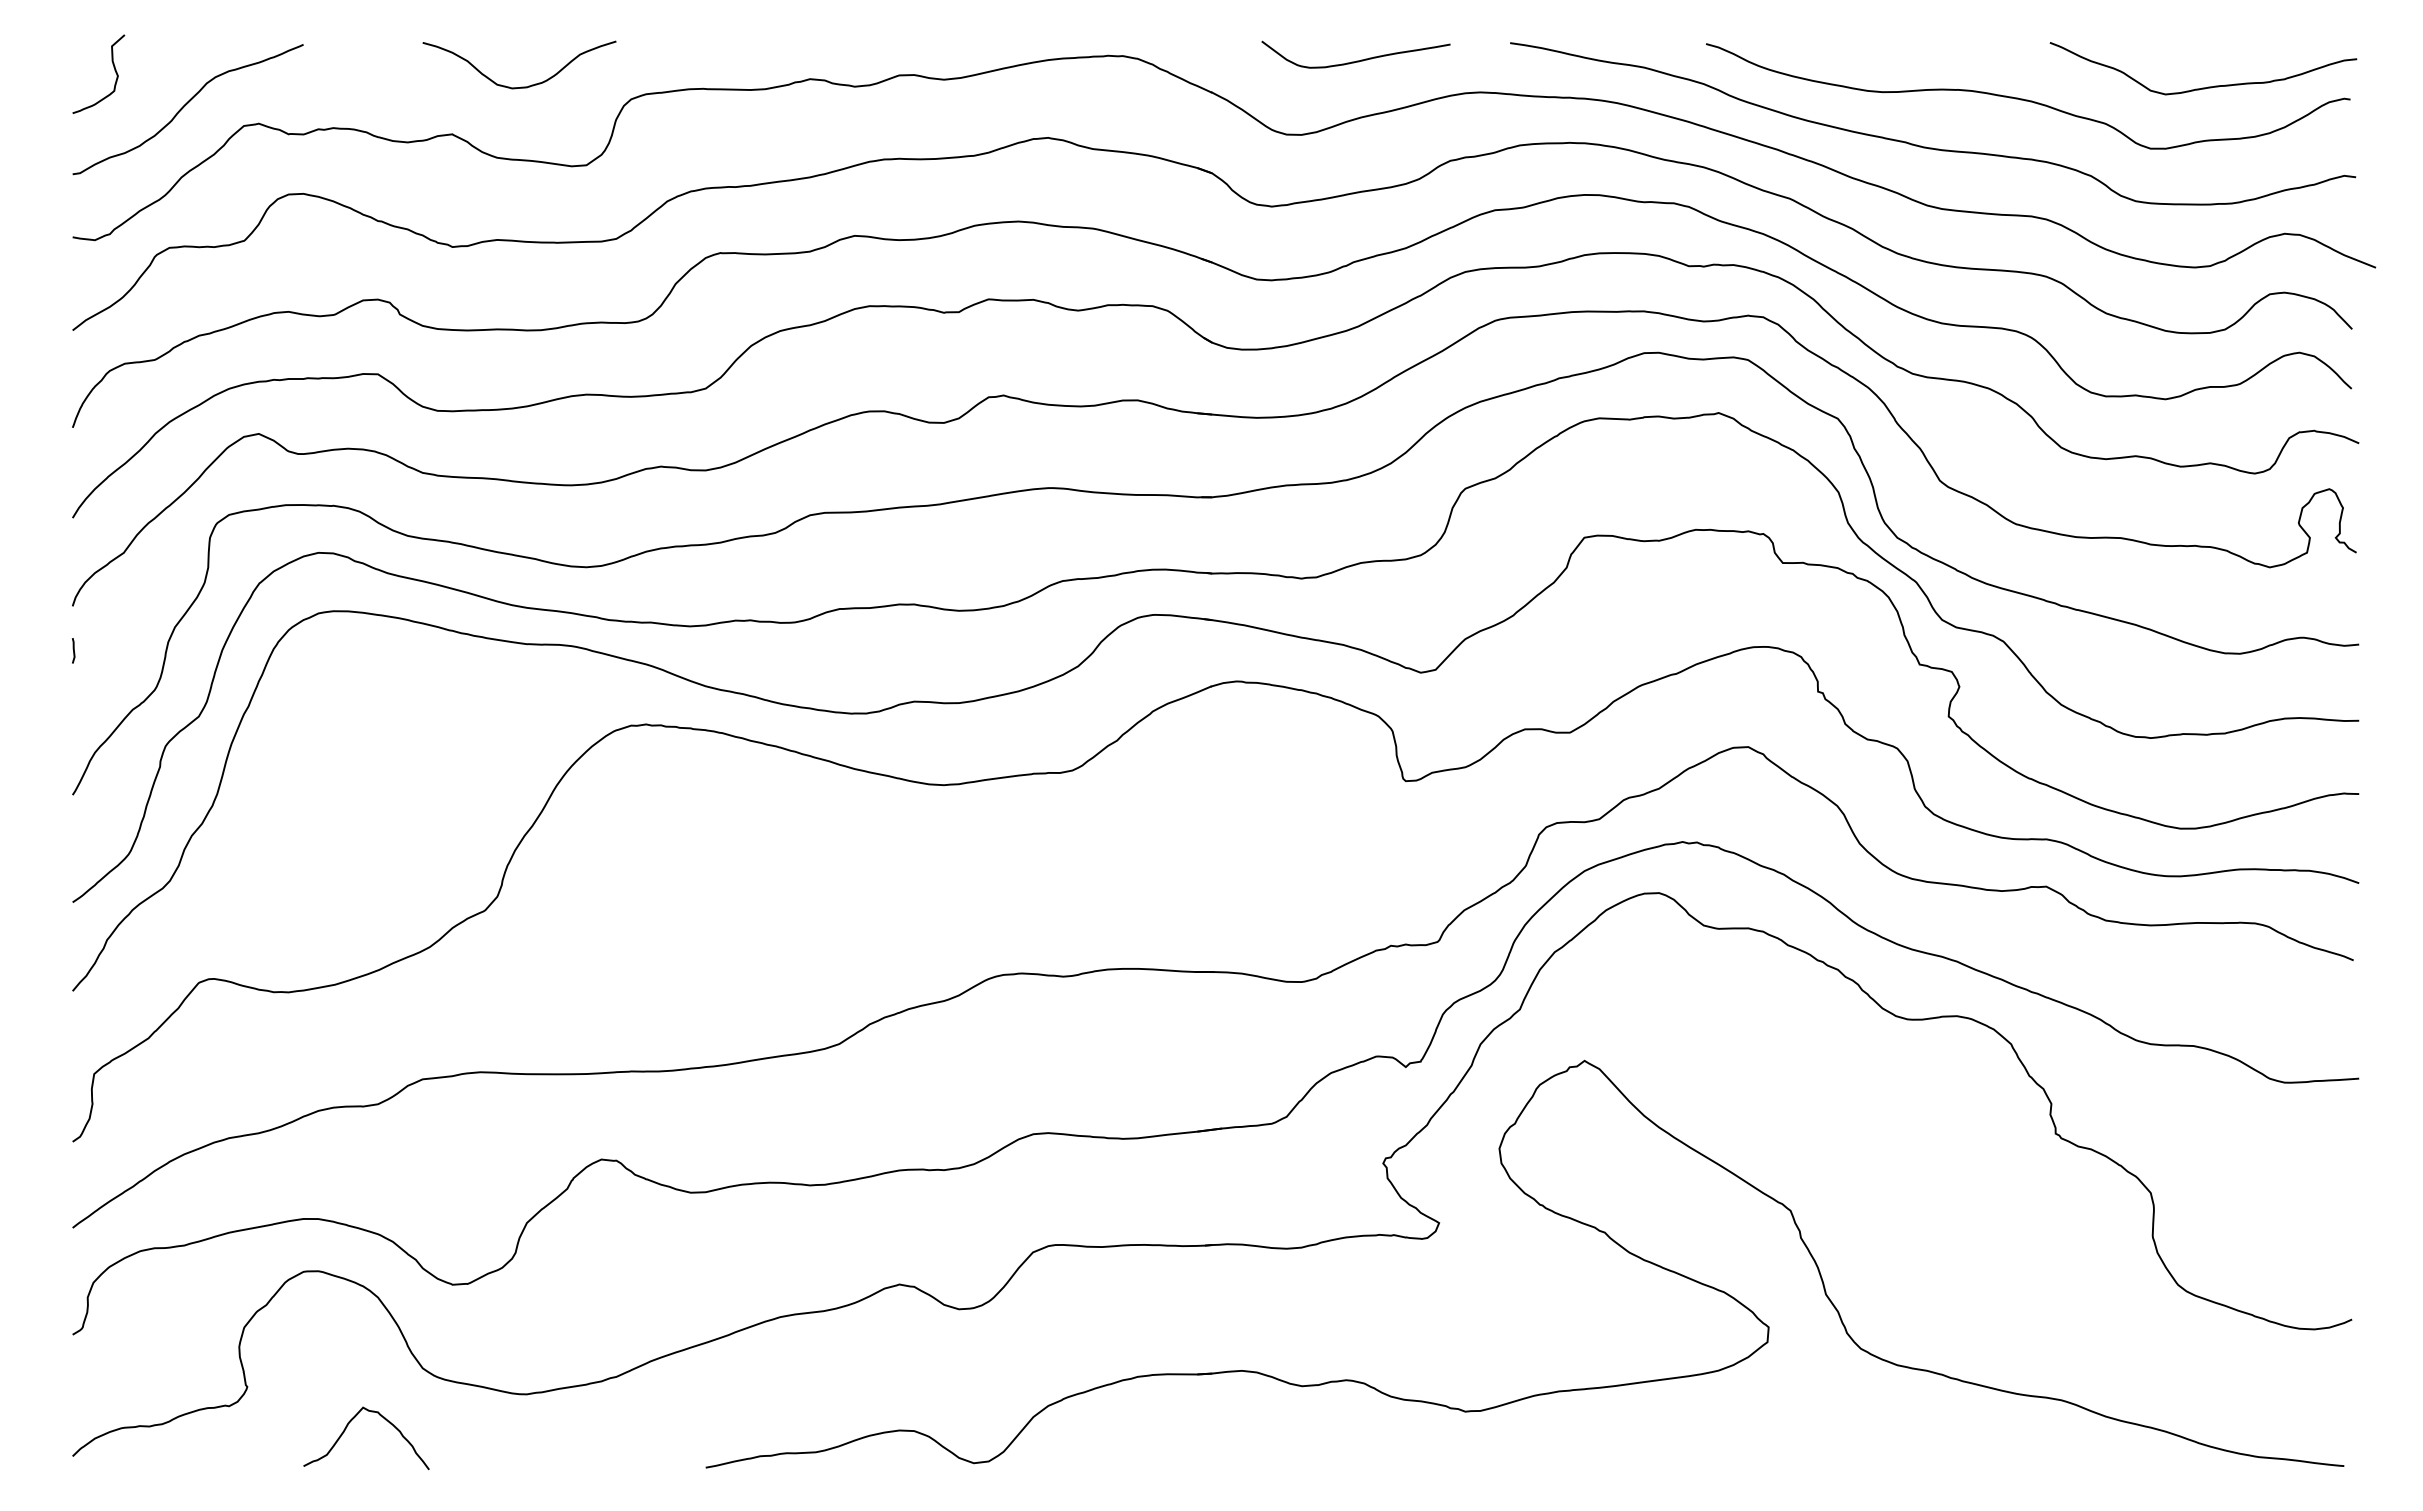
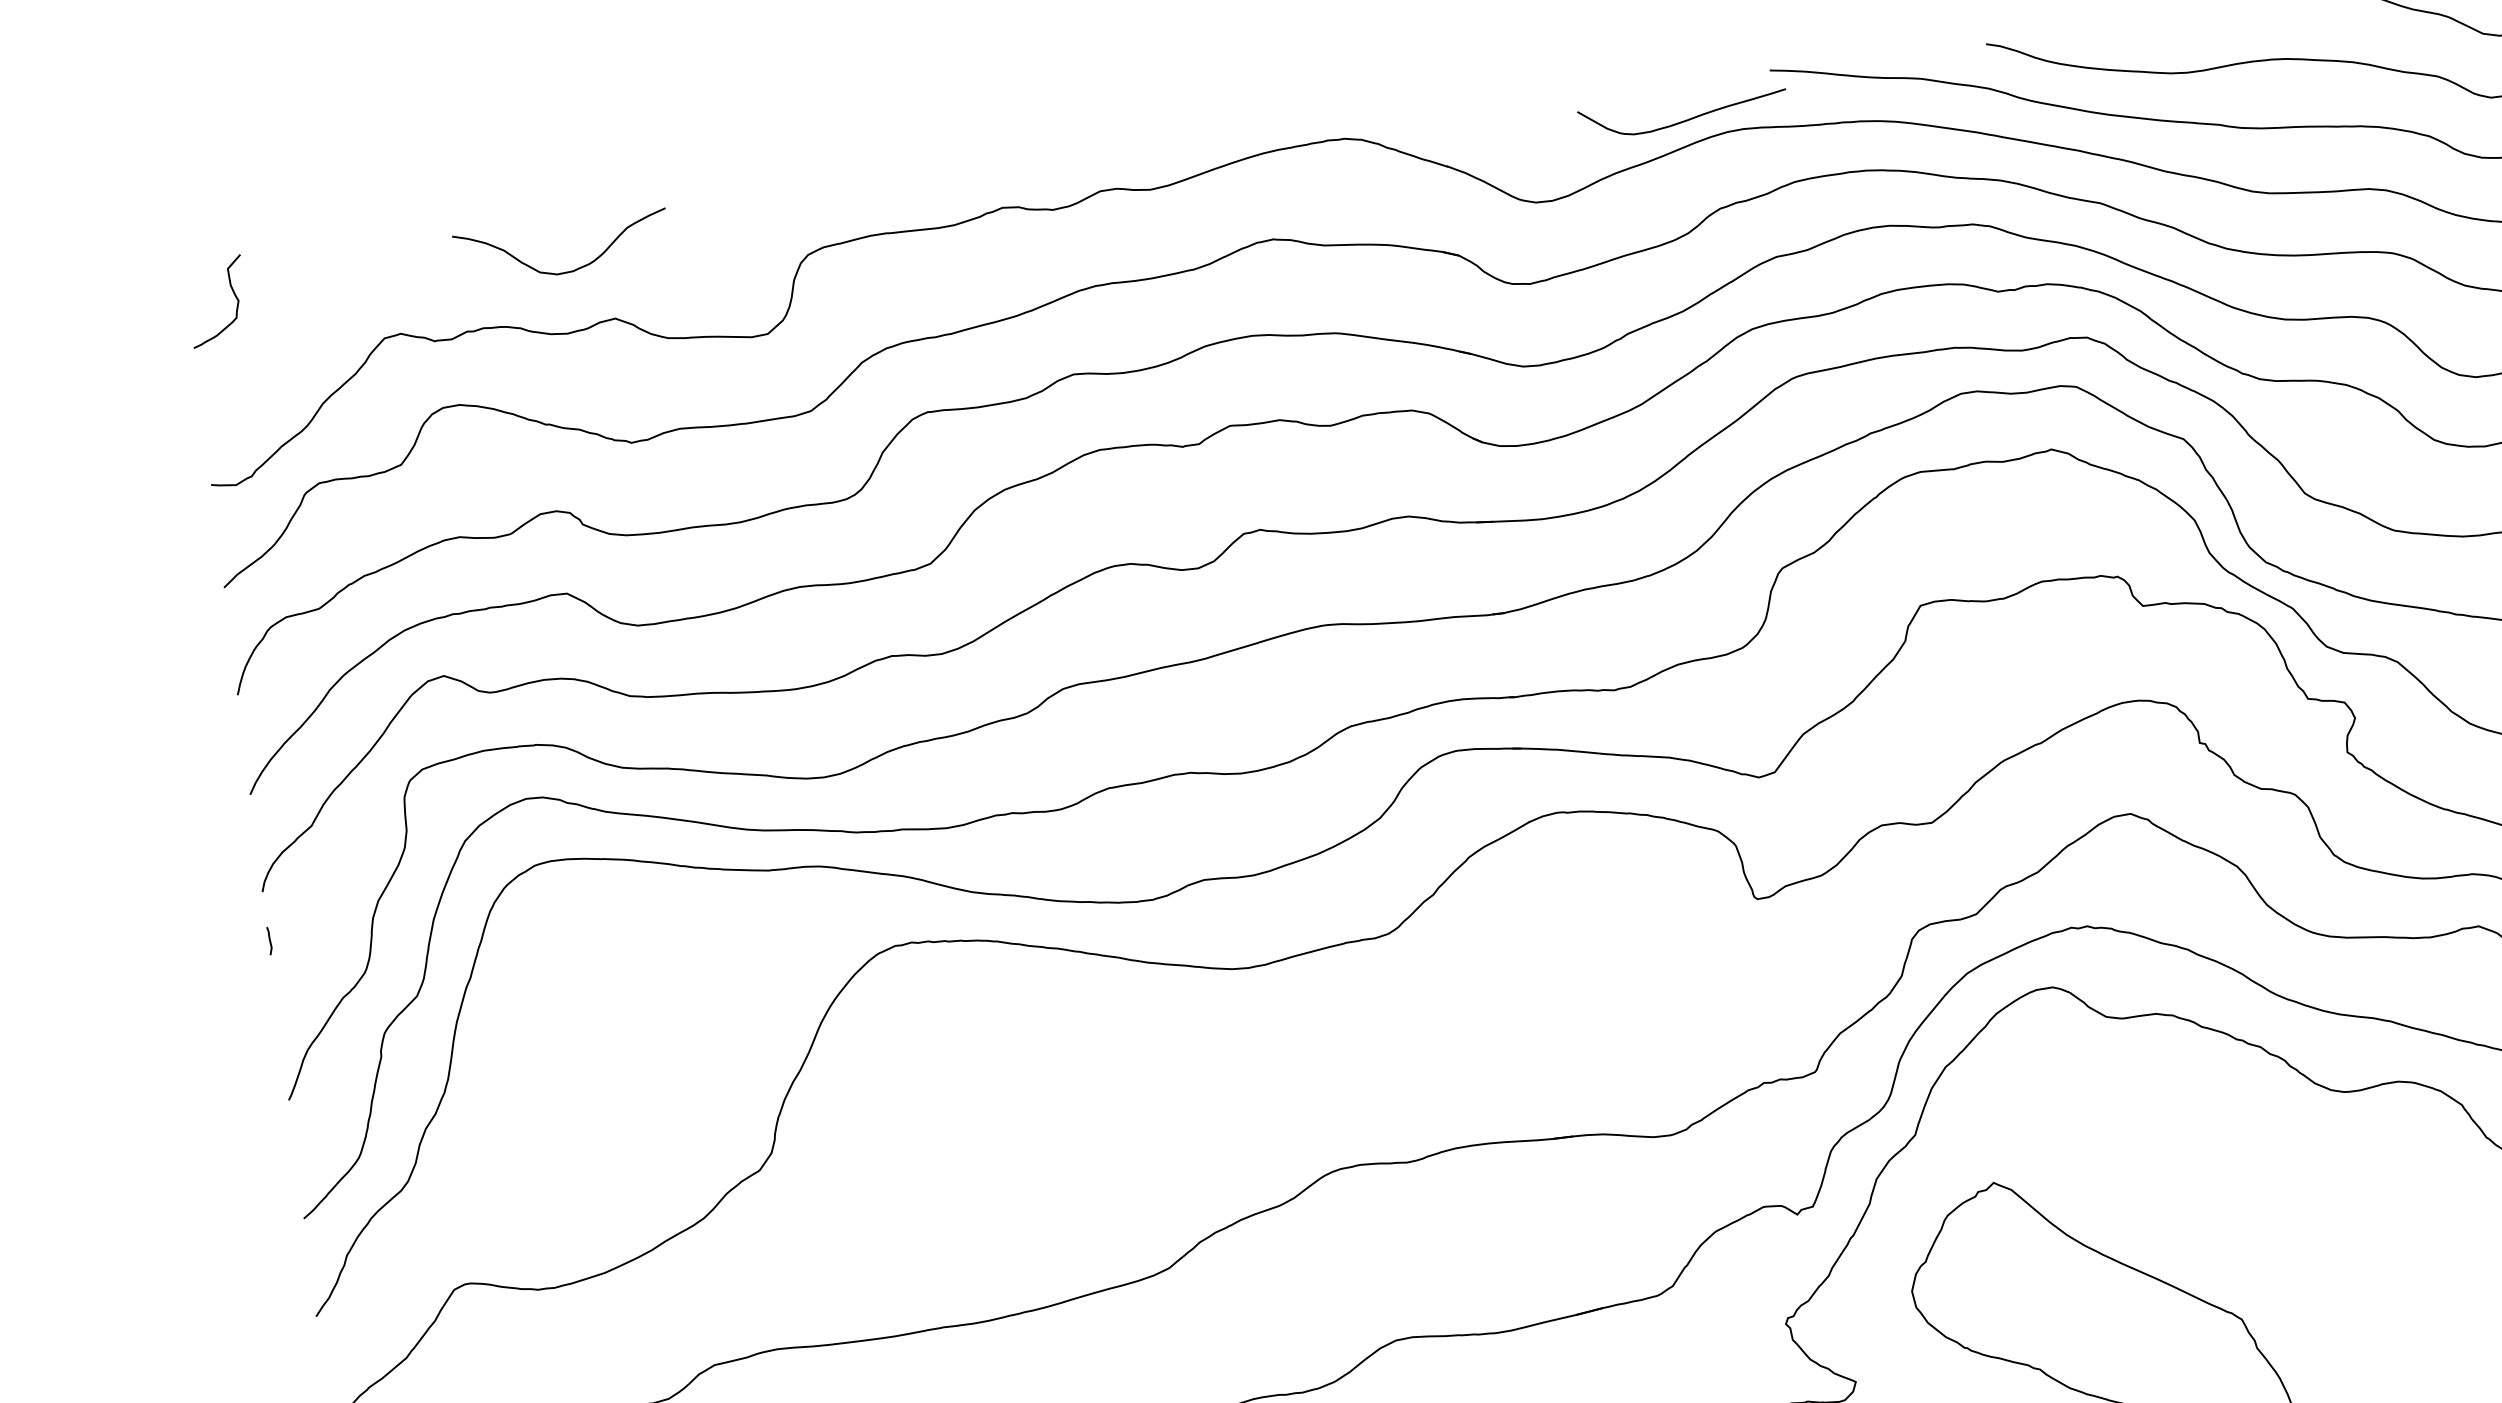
curve: (1356, 60) -> (1684, 119), moved
curve: (521, 86) -> (567, 271), moved
curve: (185, 106) -> (317, 325), removed

